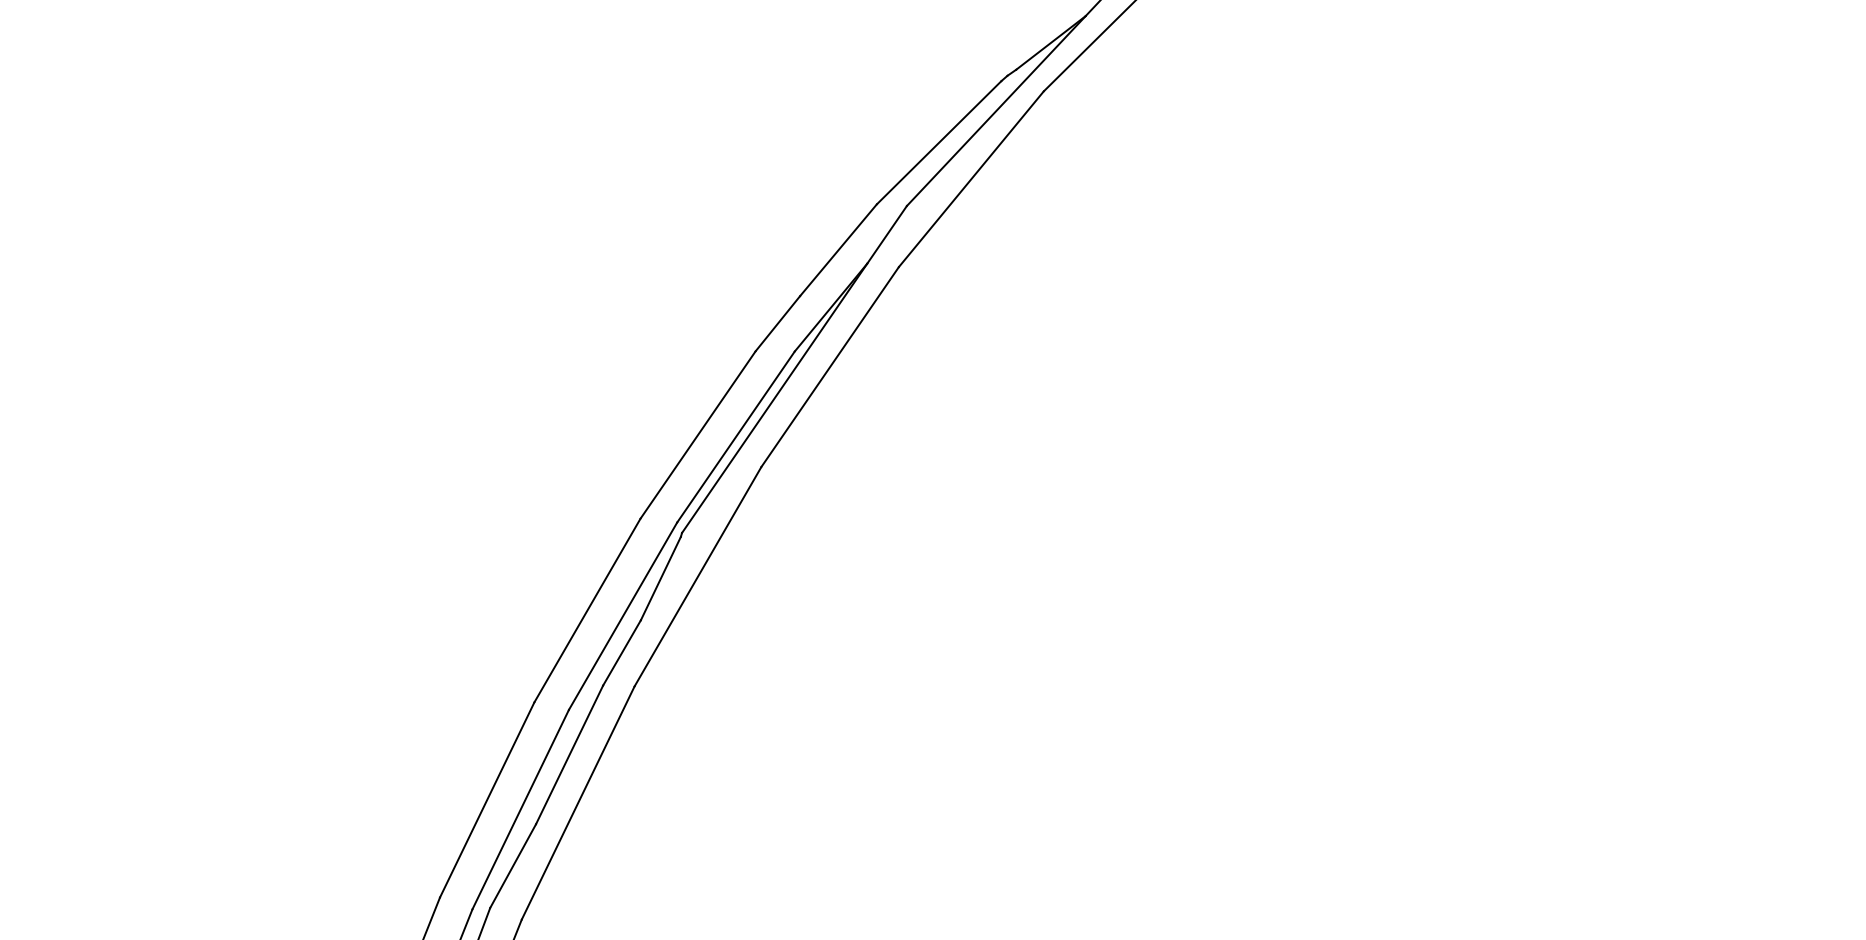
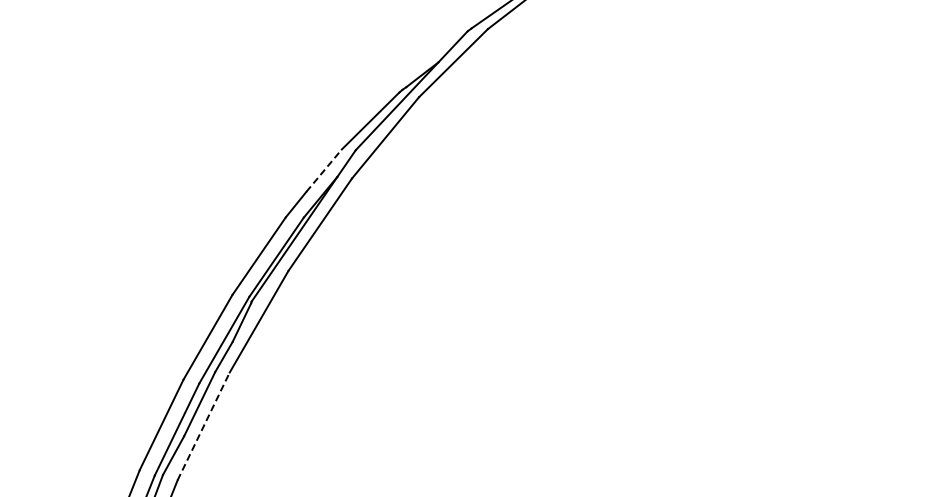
line: (839, 249) -> (324, 170), solid -> dashed
line: (577, 803) -> (203, 426), solid -> dashed

